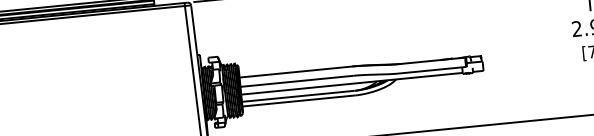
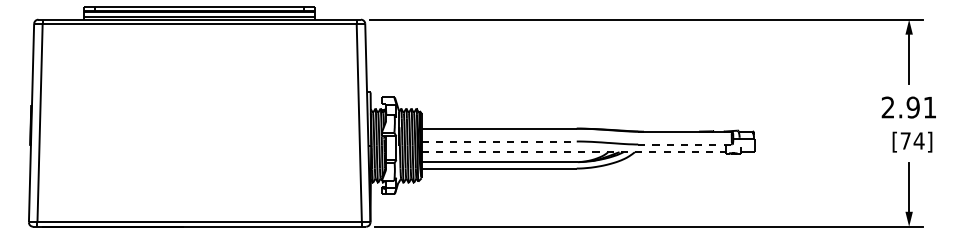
line: (432, 70) -> (685, 144), solid -> dashed
line: (297, 81) -> (499, 141), solid -> dashed
line: (352, 83) -> (574, 152), solid -> dashed

